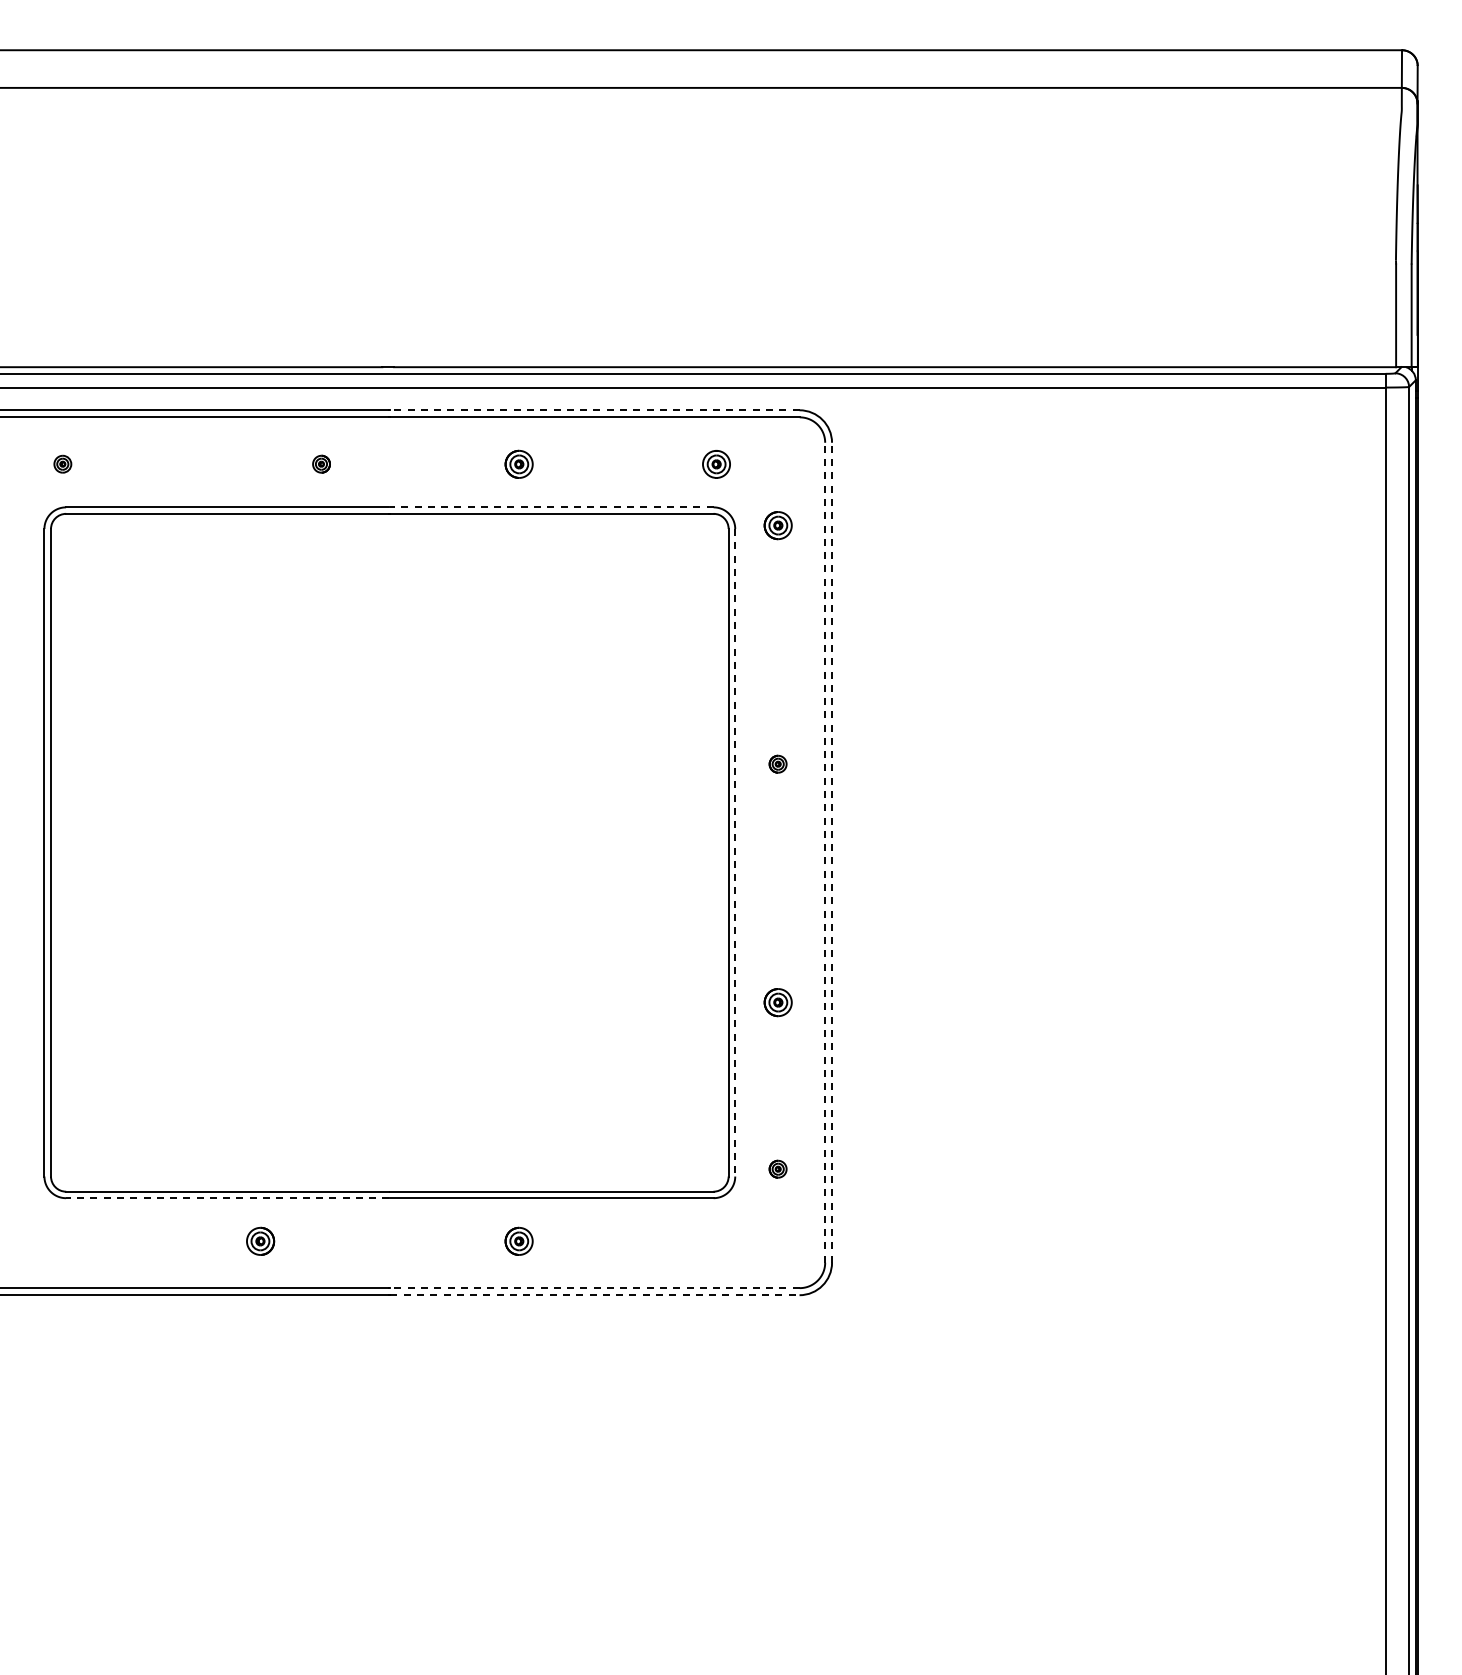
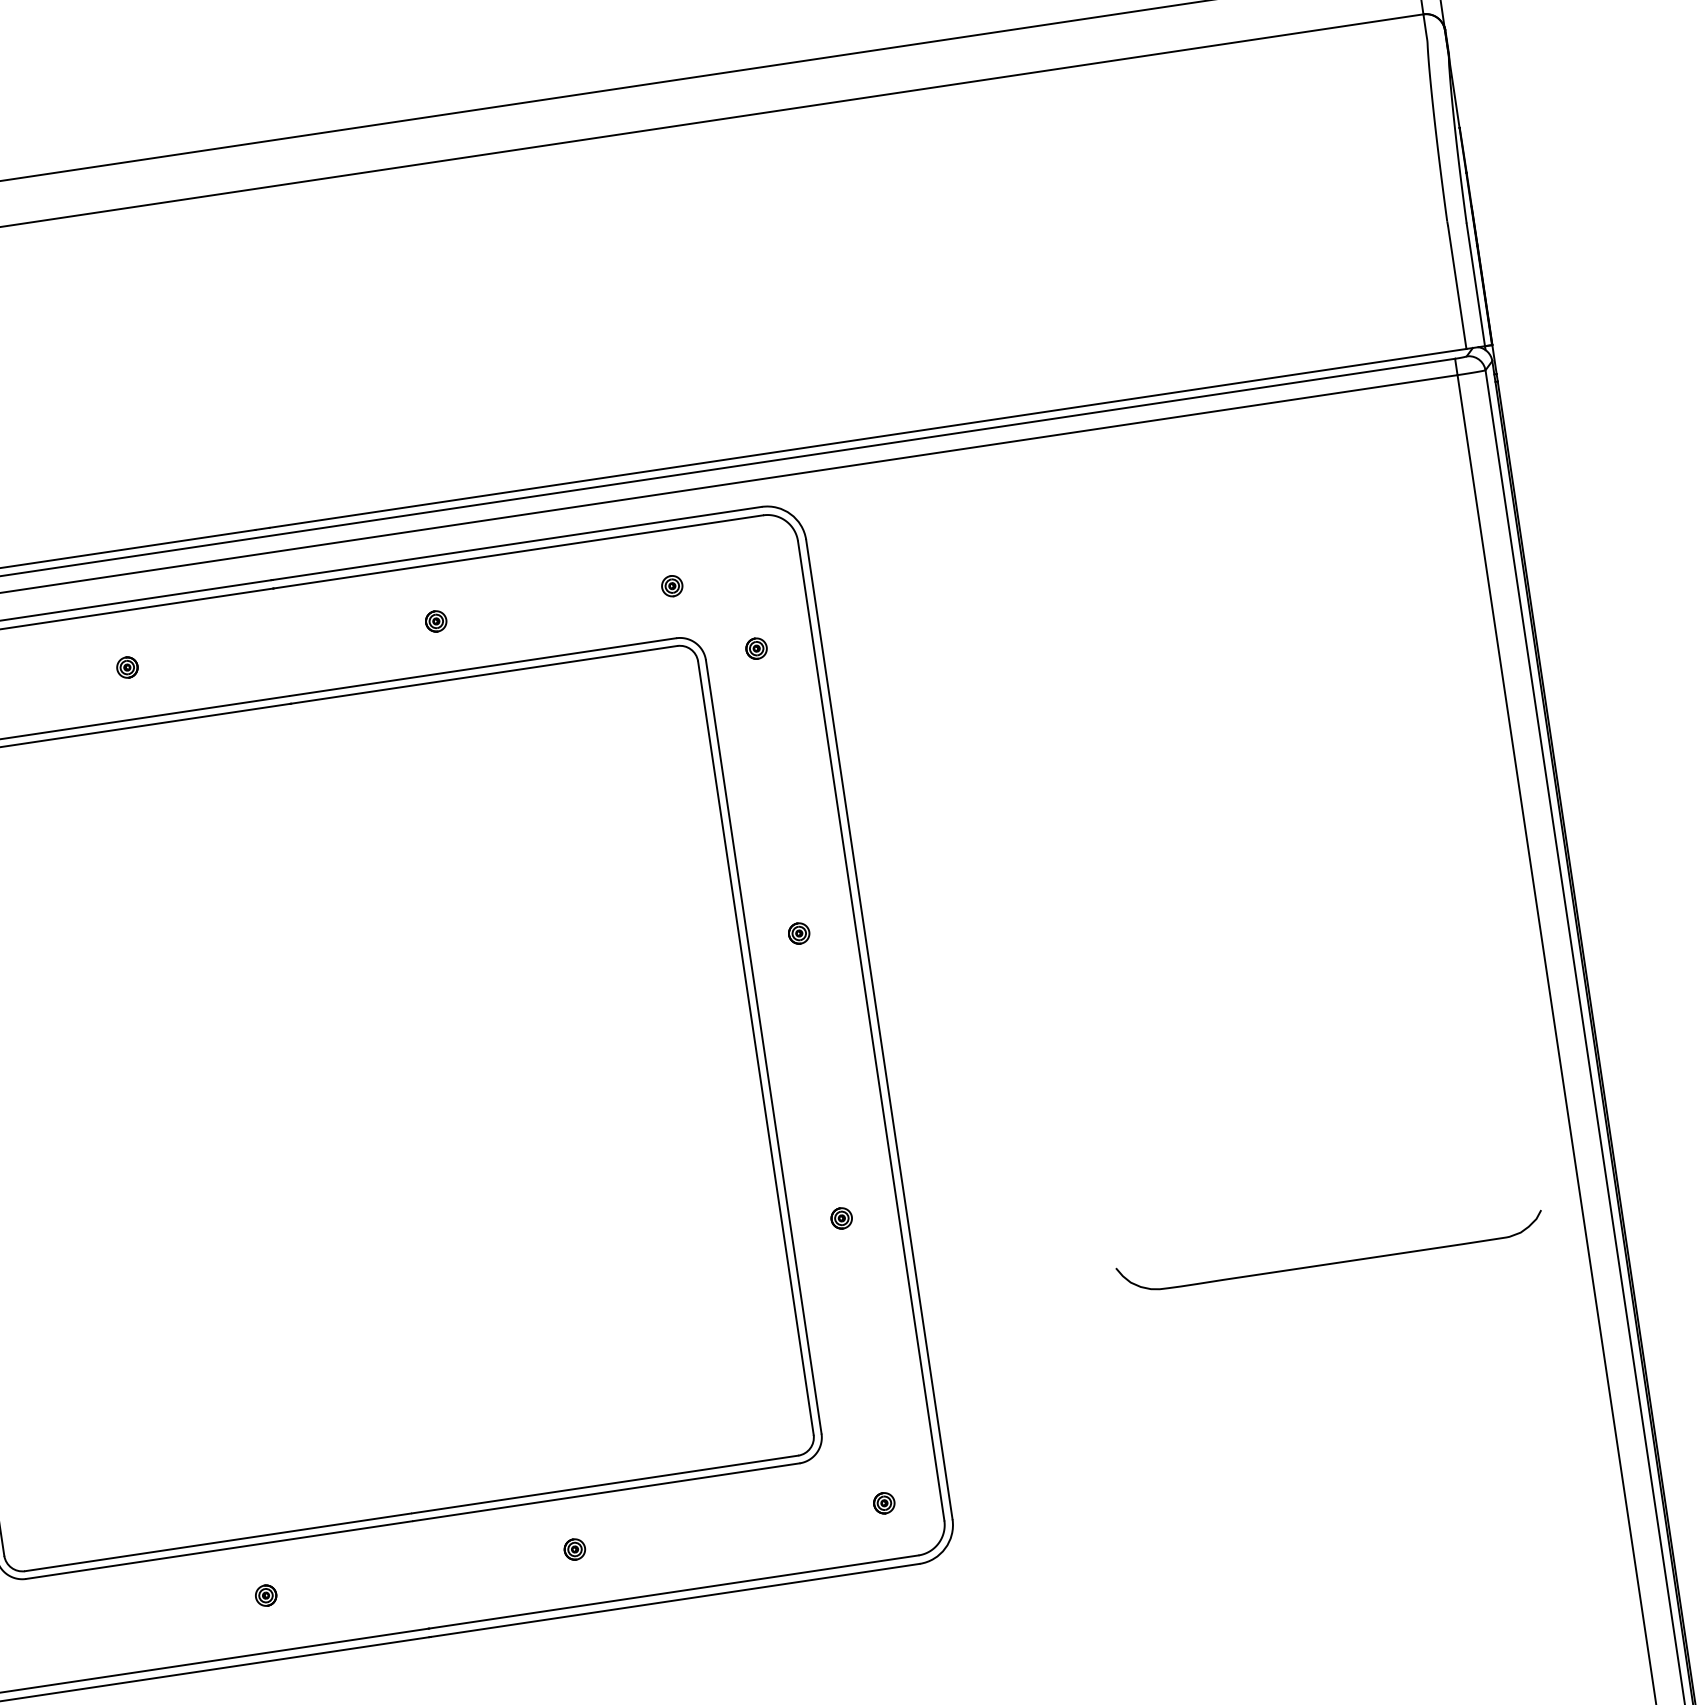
line: (594, 410) -> (516, 543), dashed -> solid
part: (321, 463) -> (127, 666), moved
part: (518, 463) -> (435, 620), size x0.62
part: (716, 463) -> (671, 585), size x0.62
line: (551, 507) -> (482, 667), dashed -> solid
part: (777, 525) -> (755, 648), size x0.62
line: (735, 852) -> (764, 1046), dashed -> solid
line: (825, 852) -> (871, 1030), dashed -> solid
line: (832, 852) -> (879, 1029), dashed -> solid
part: (777, 1002) -> (840, 1218), size x0.62
curve: (1174, 1099) -> (1332, 1263), added
part: (777, 1168) -> (883, 1502), moved
line: (227, 1198) -> (219, 1550), dashed -> solid
part: (260, 1240) -> (265, 1594), size x0.62
part: (518, 1240) -> (574, 1548), size x0.62
line: (594, 1288) -> (673, 1592), dashed -> solid
line: (594, 1295) -> (674, 1600), dashed -> solid

